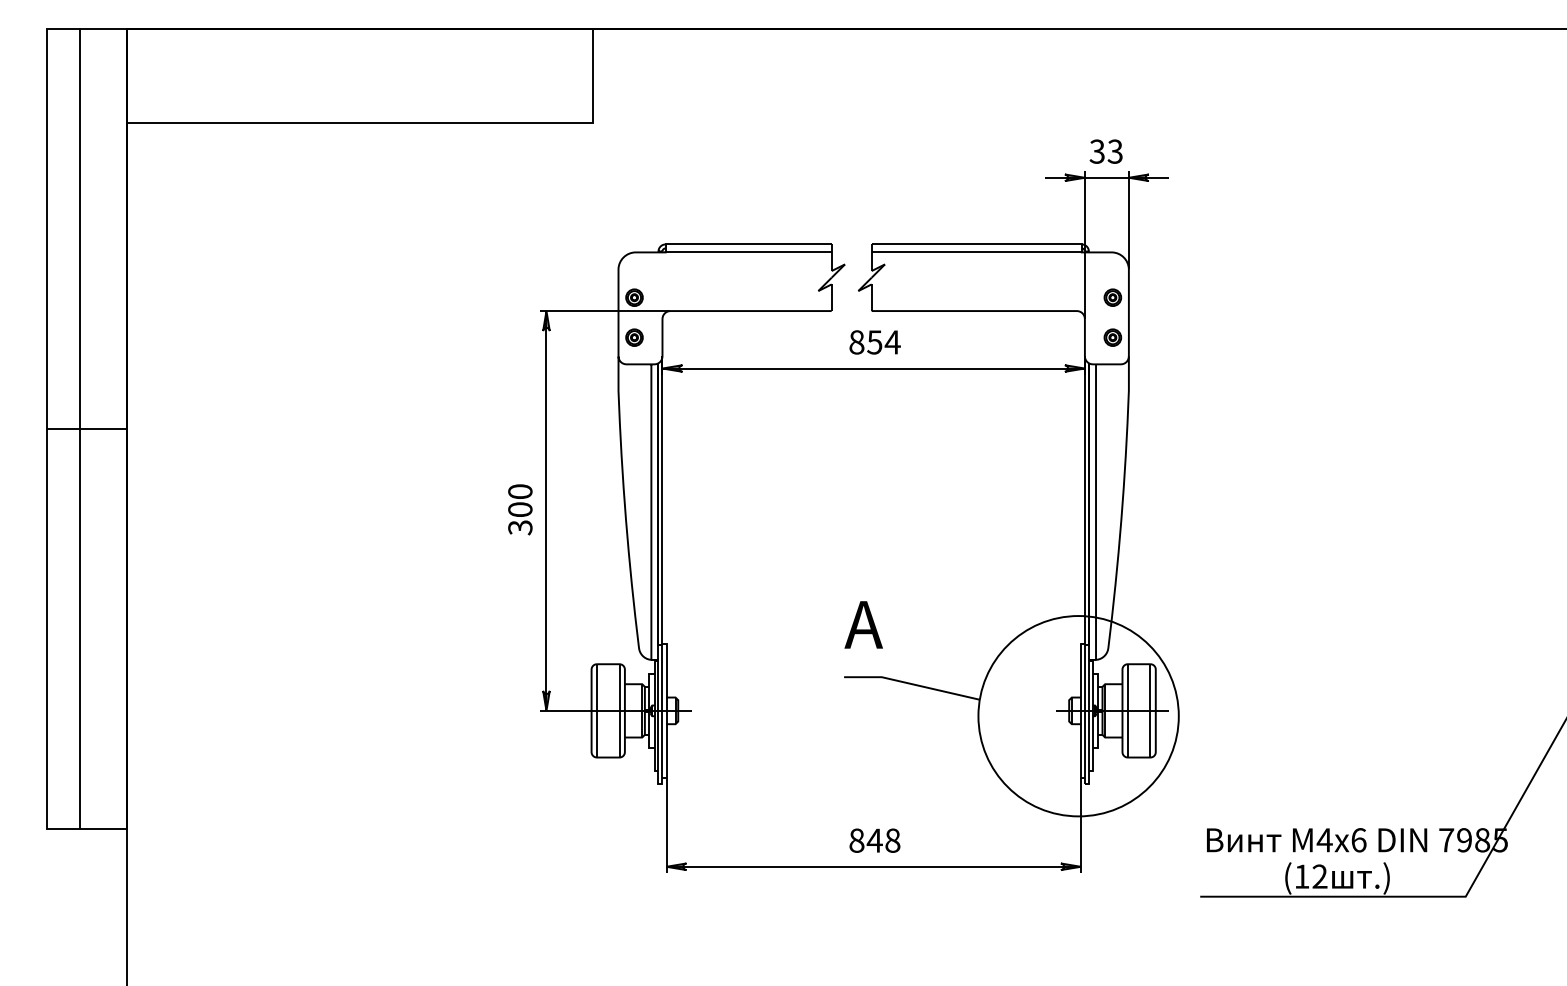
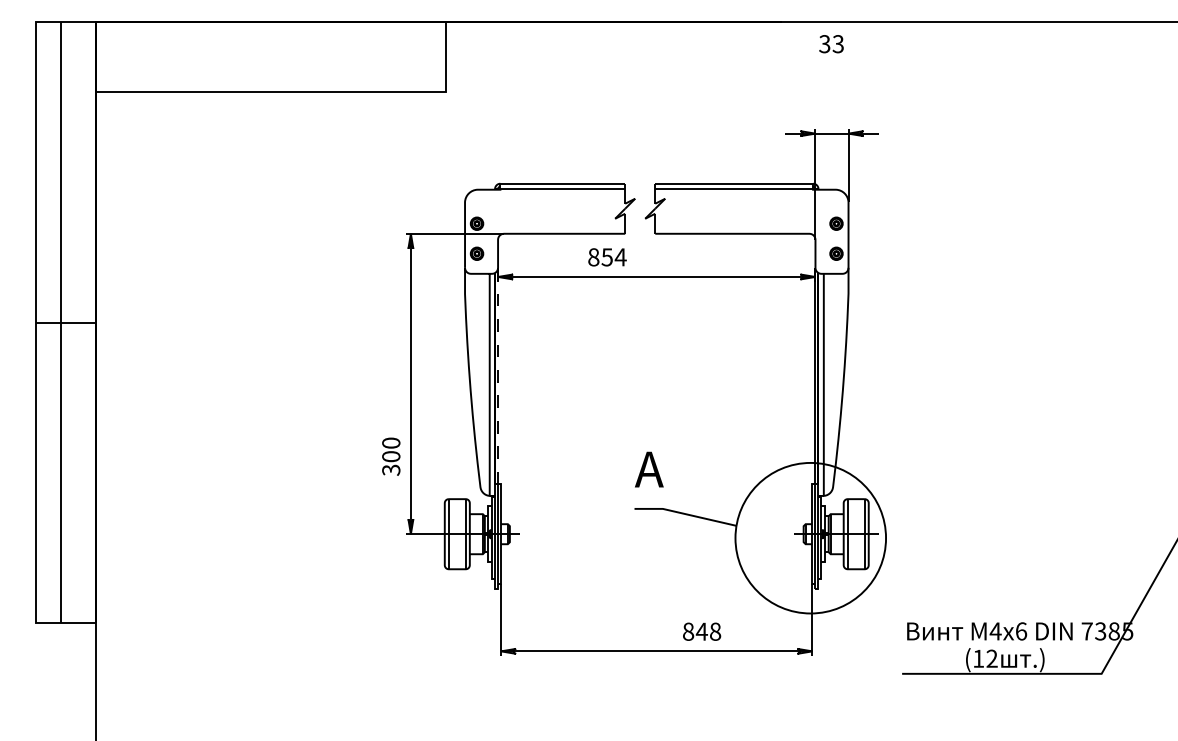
text: (1105, 151) -> (830, 44), moved
text: (874, 342) -> (607, 257), moved
line: (662, 499) -> (498, 375), solid -> dashed
text: (520, 509) -> (391, 456), moved
text: (874, 840) -> (701, 631), moved
text: (1463, 840) -> (1099, 631), 7985 -> 7385

